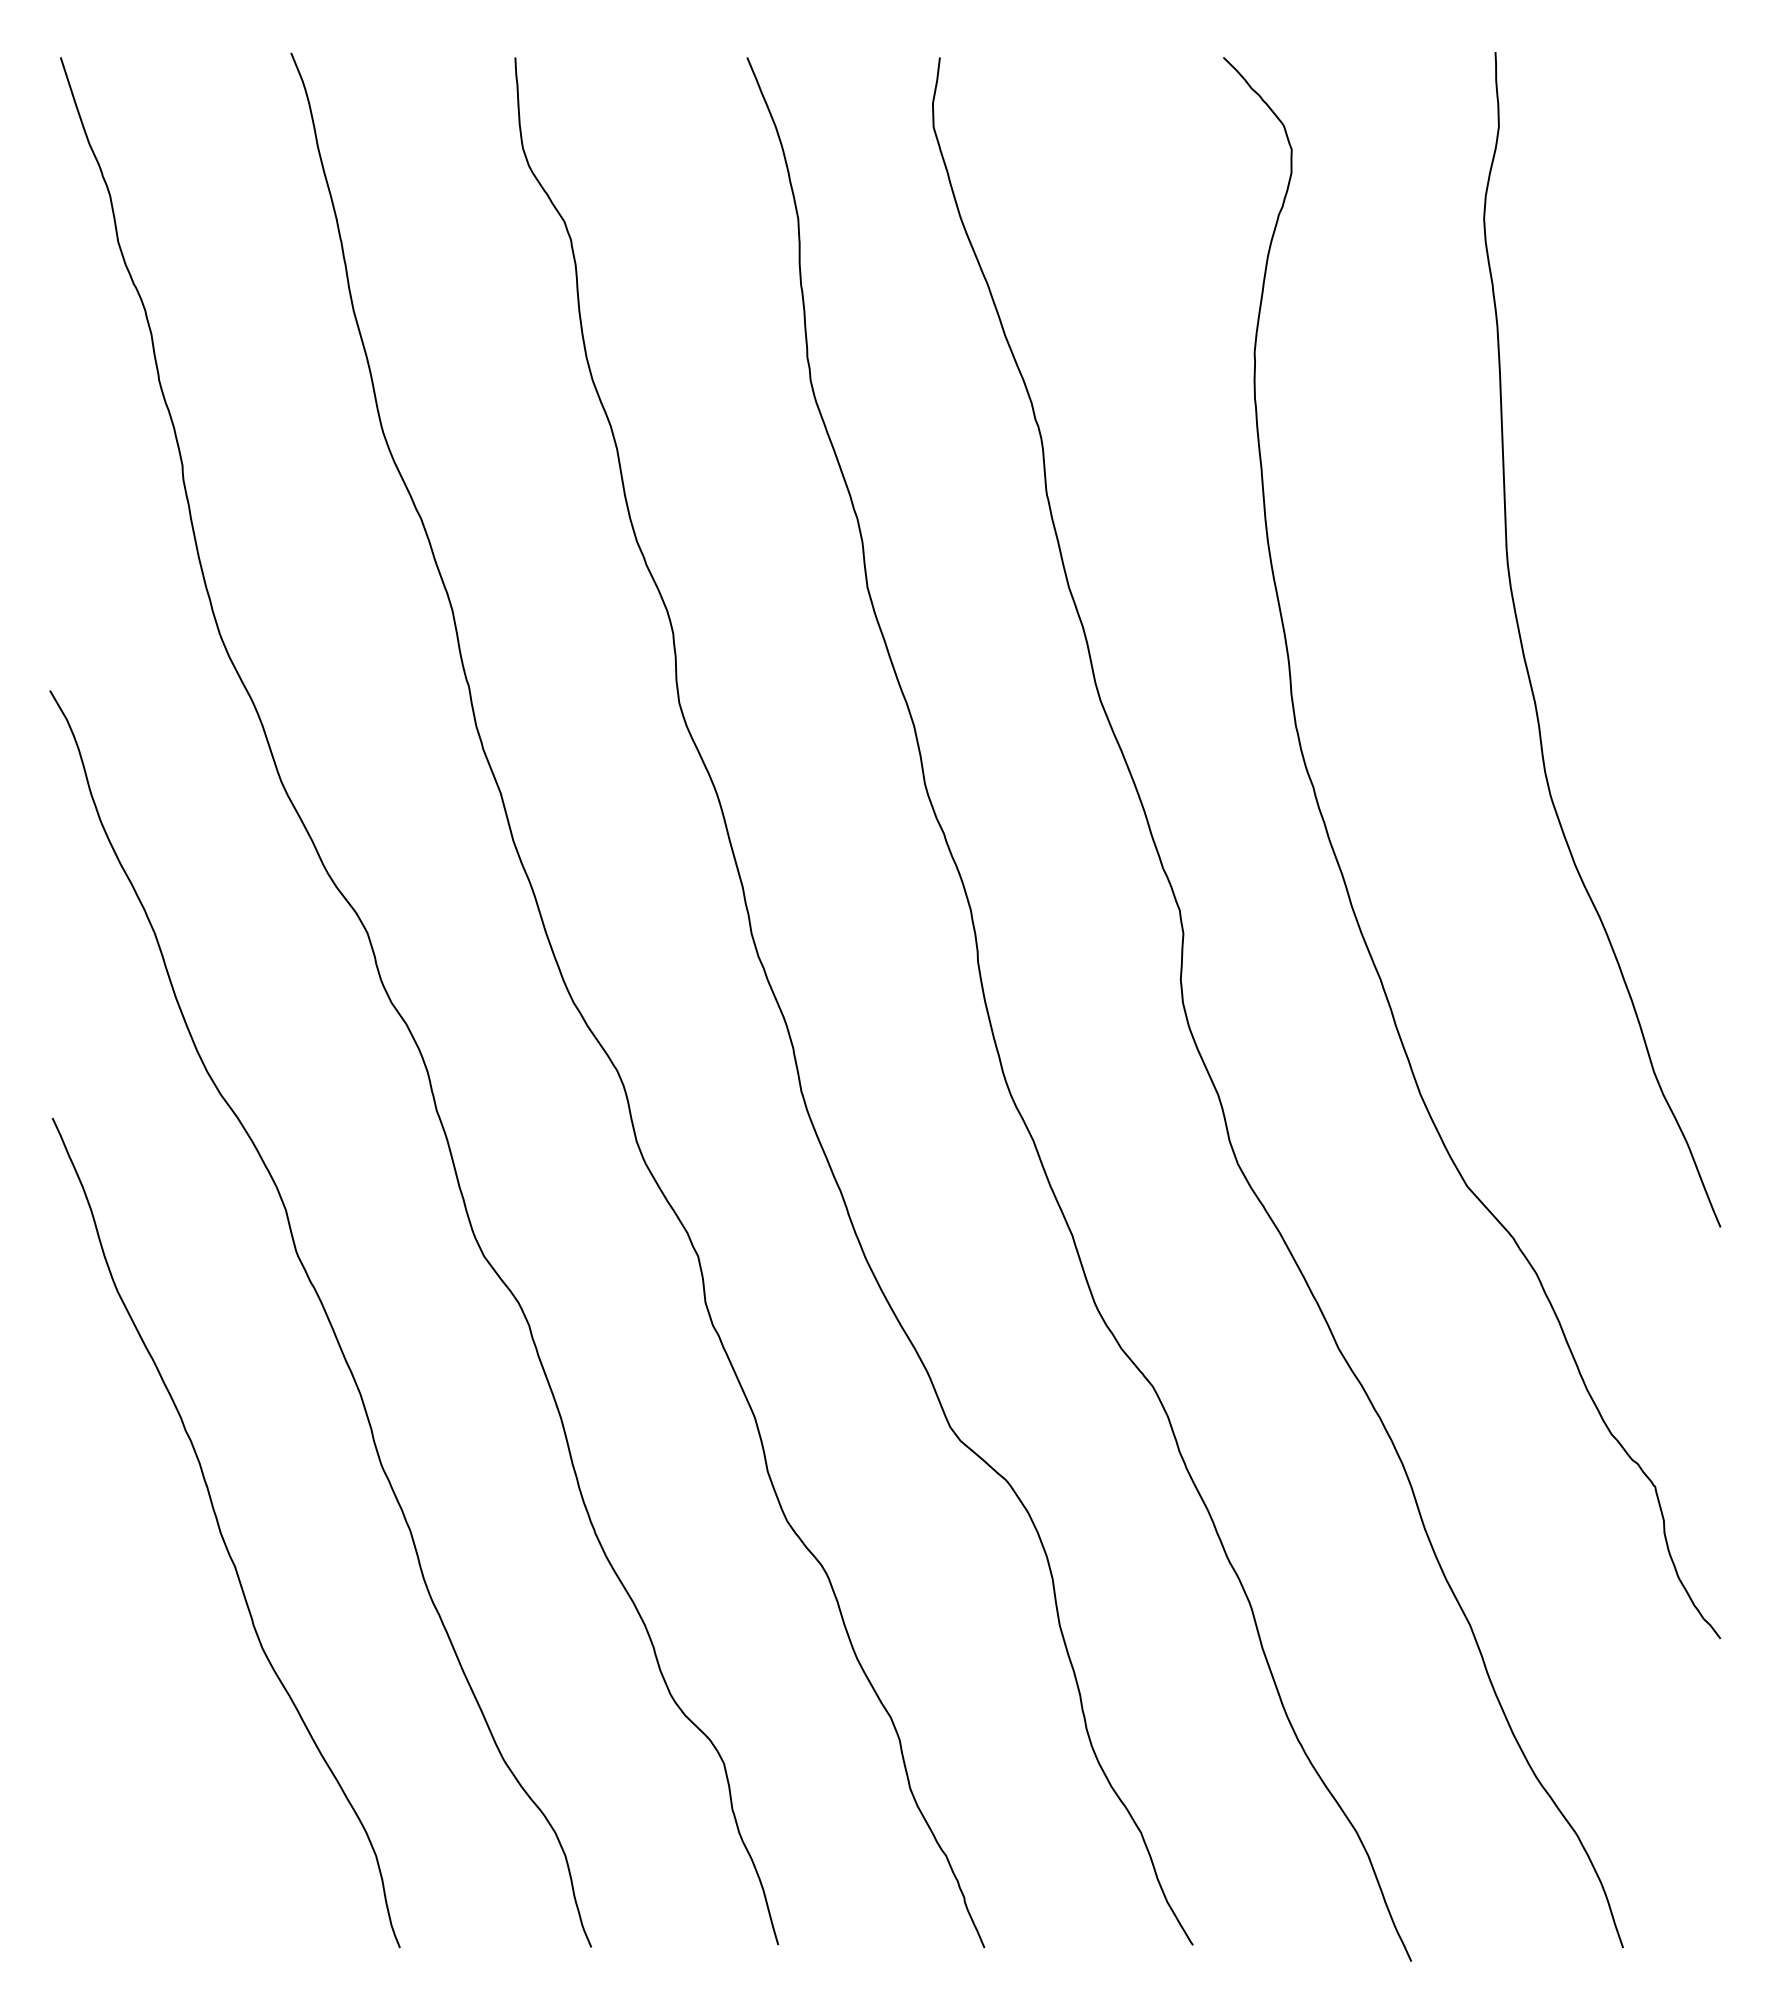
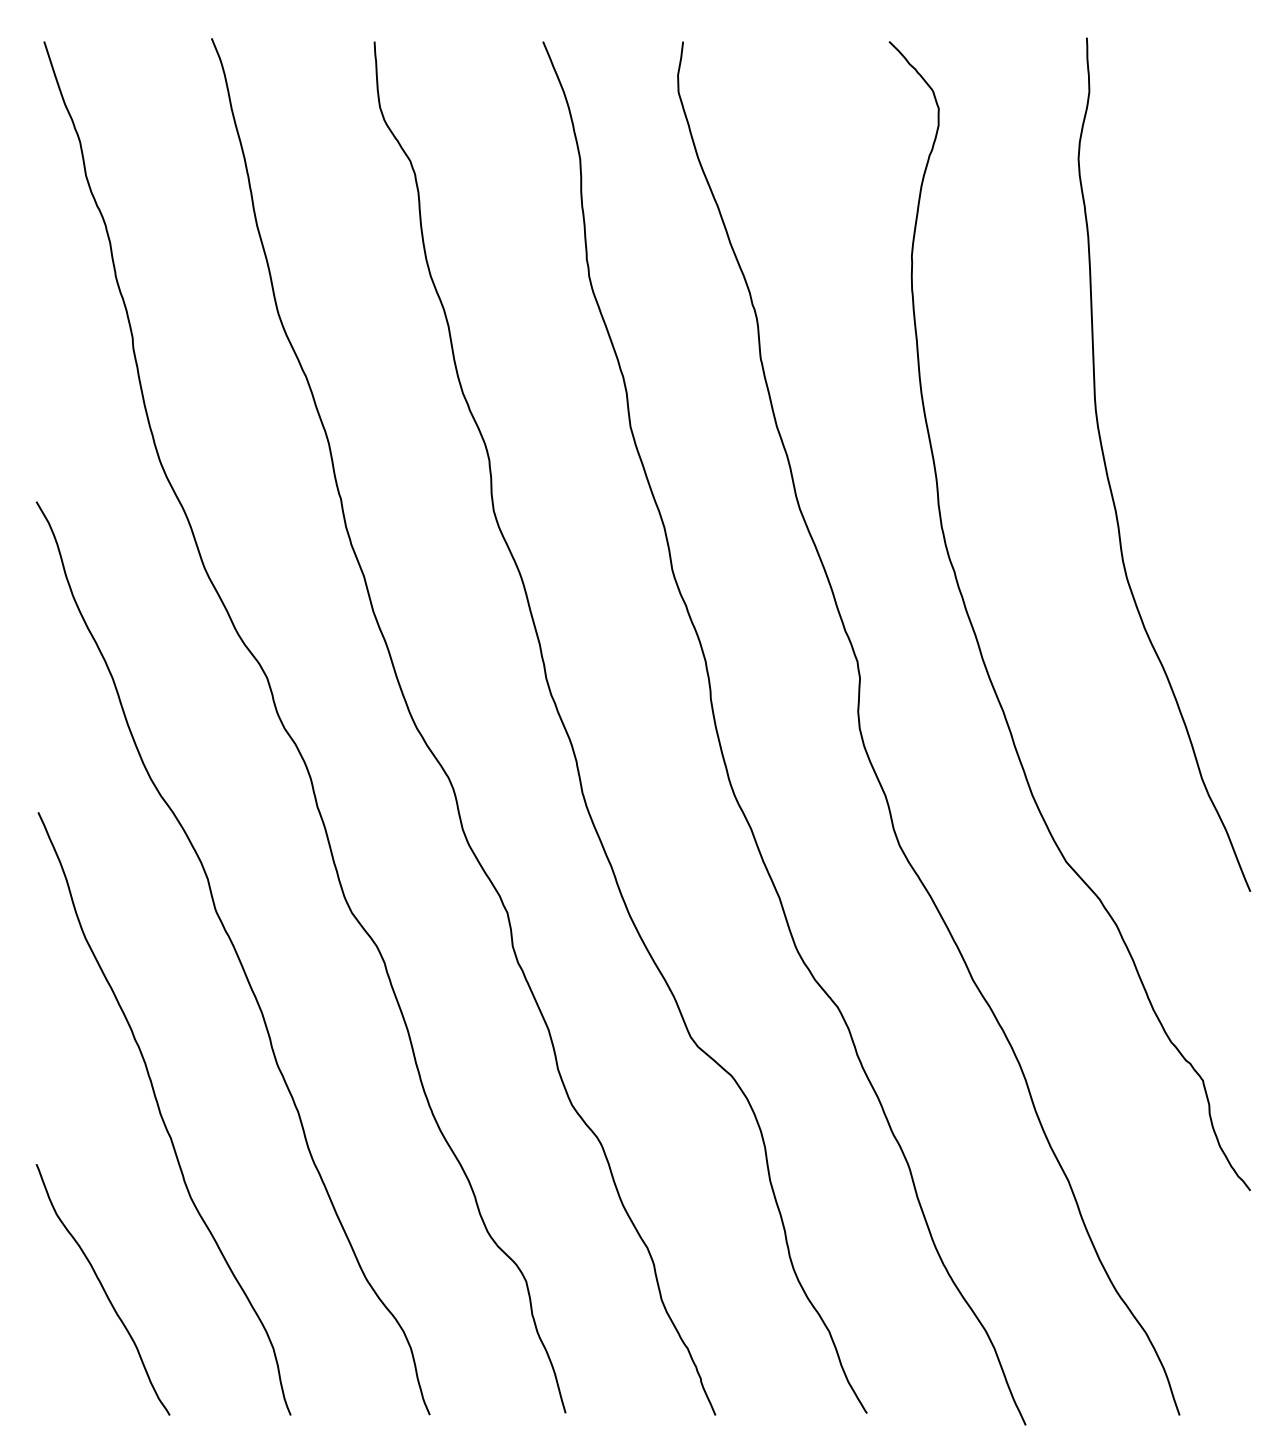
curve: (141, 1774) -> (102, 1289), added

